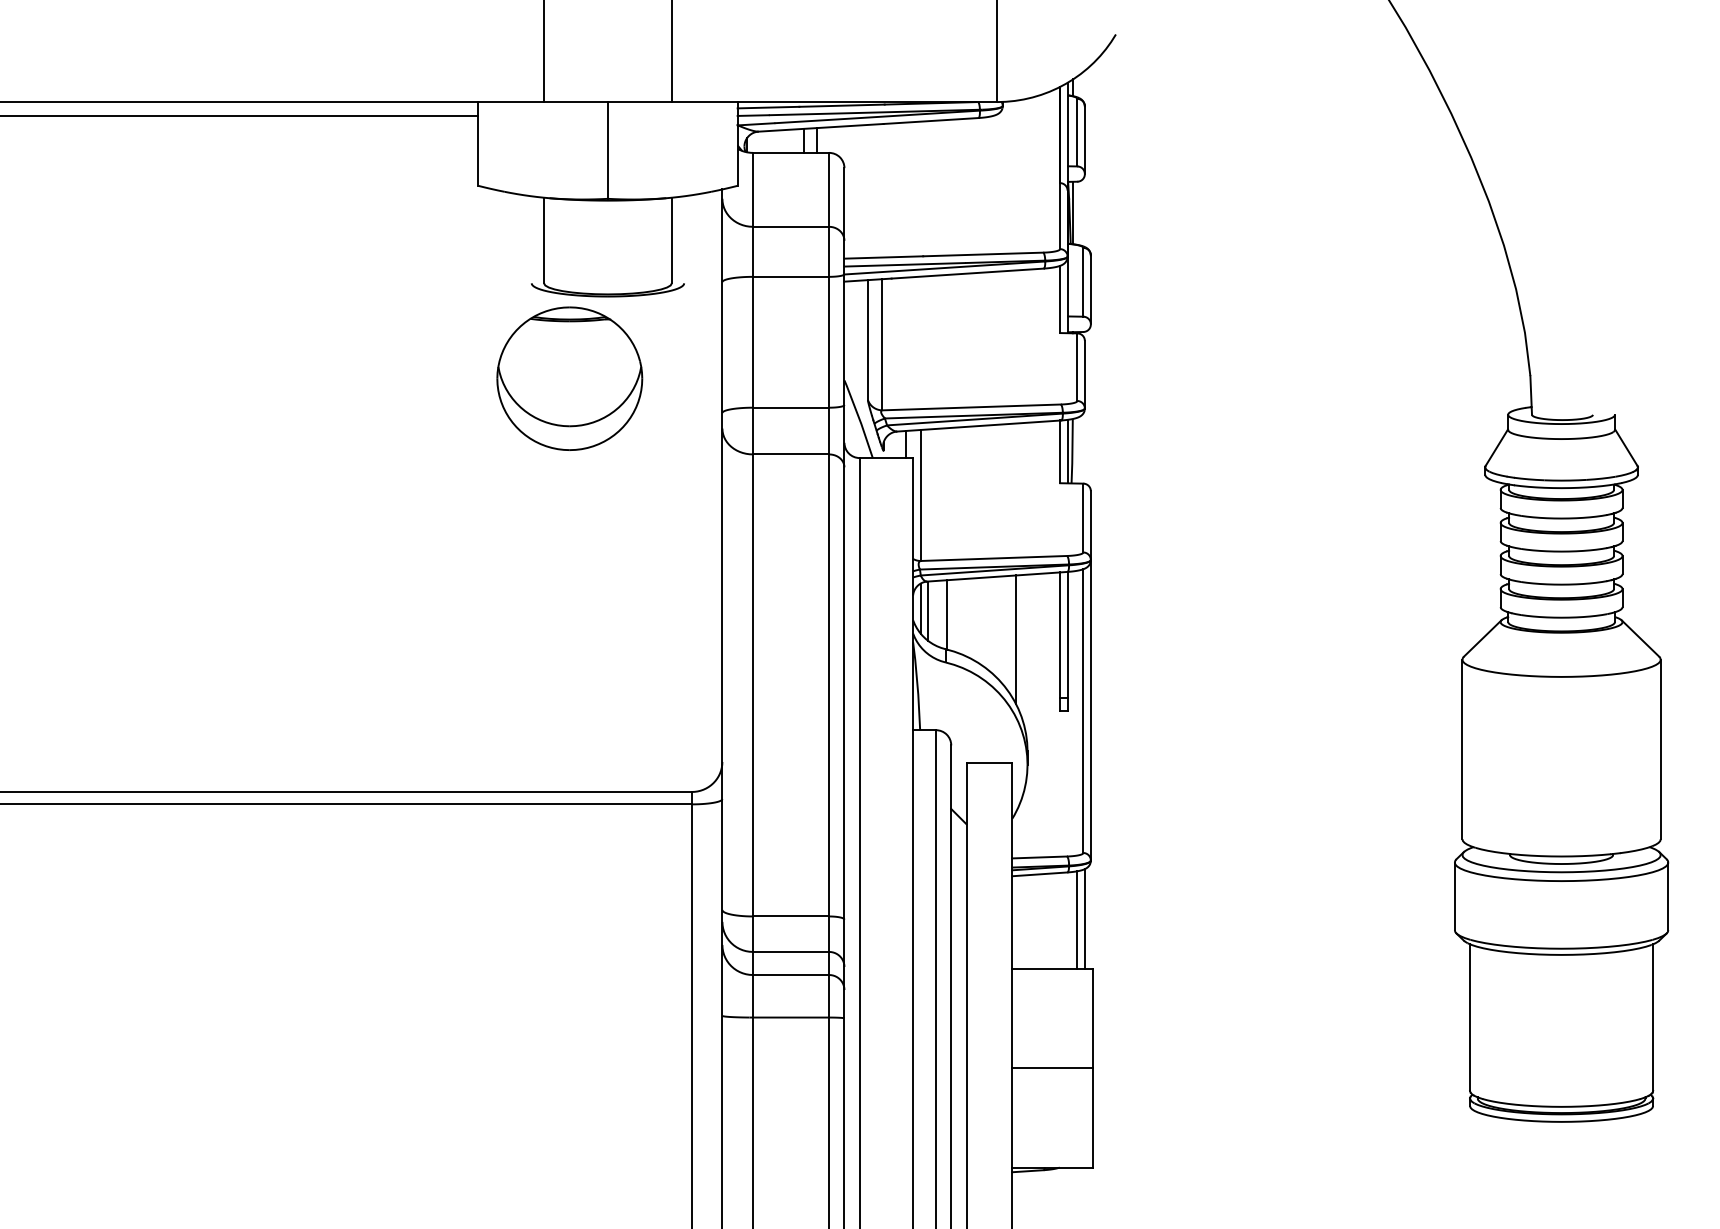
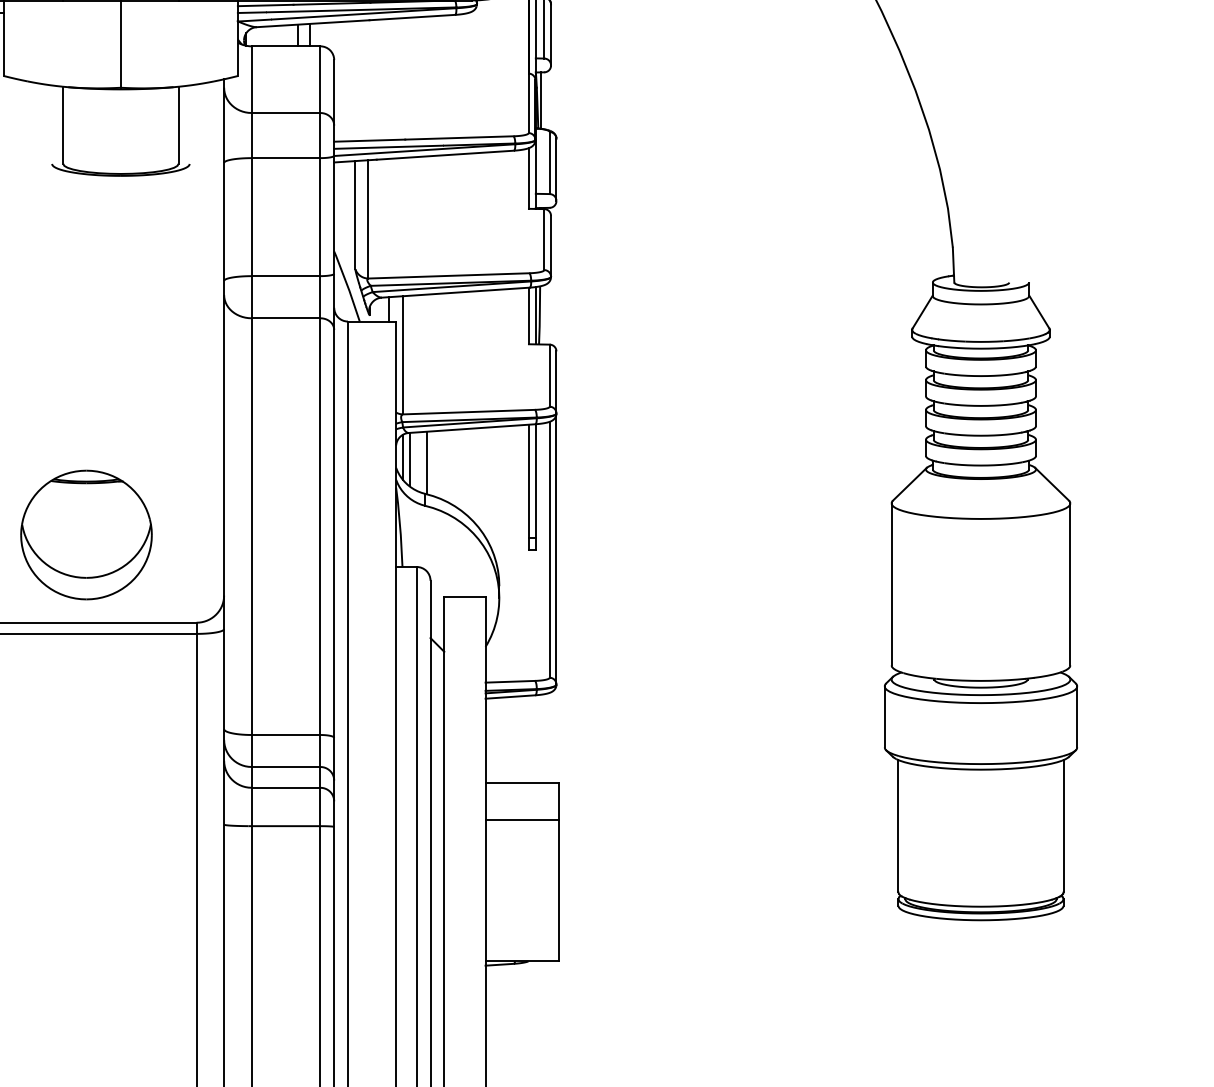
part: (569, 378) -> (86, 534), moved
line: (1016, 639) -> (489, 485), removed
line: (1084, 919) -> (550, 737), removed
line: (1077, 920) -> (544, 738), removed
line: (1052, 1068) -> (521, 819), moved

